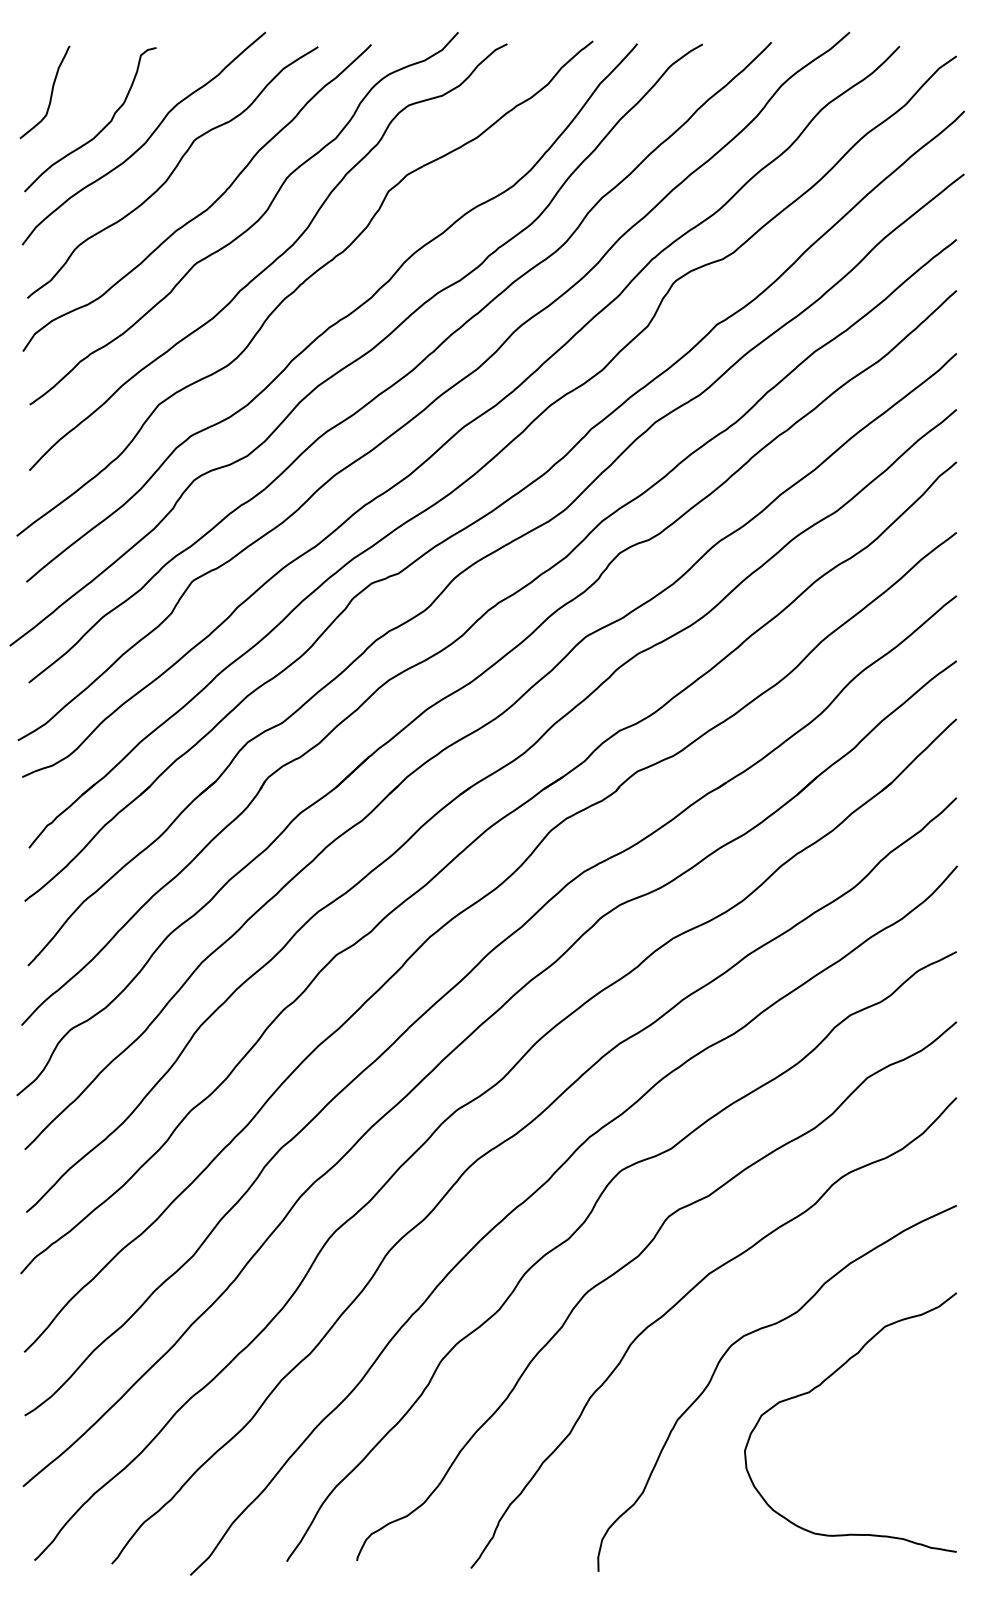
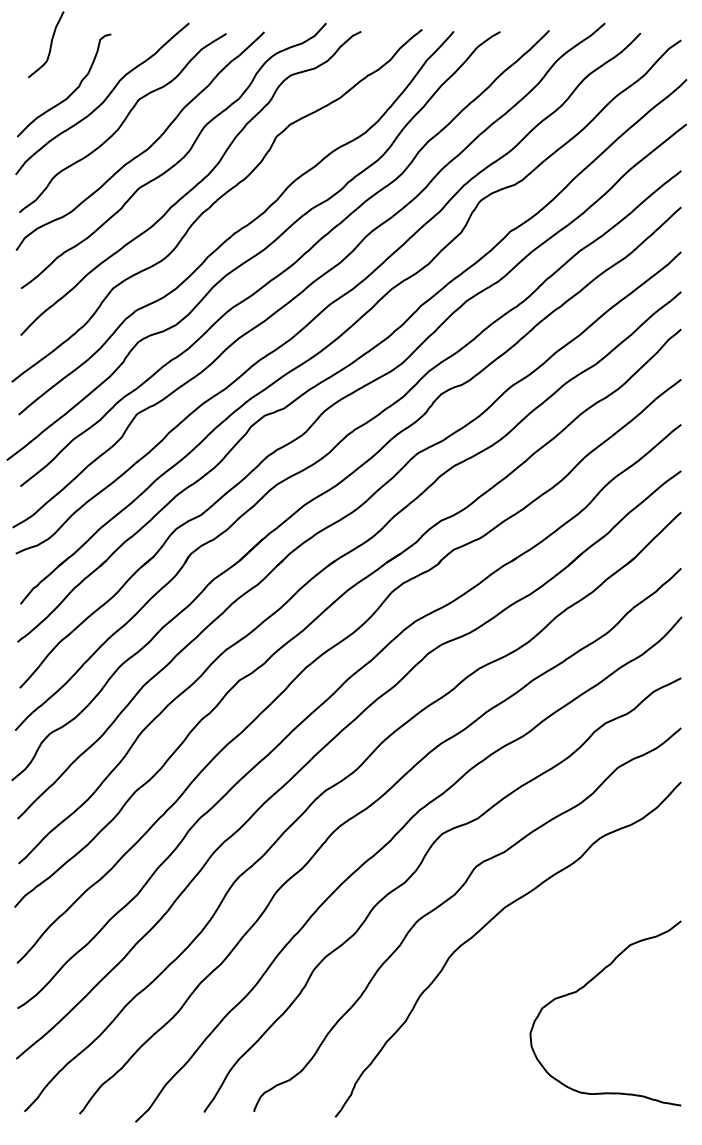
curve: (50, 94) -> (50, 46), moved
curve: (750, 1334) -> (534, 950), removed

